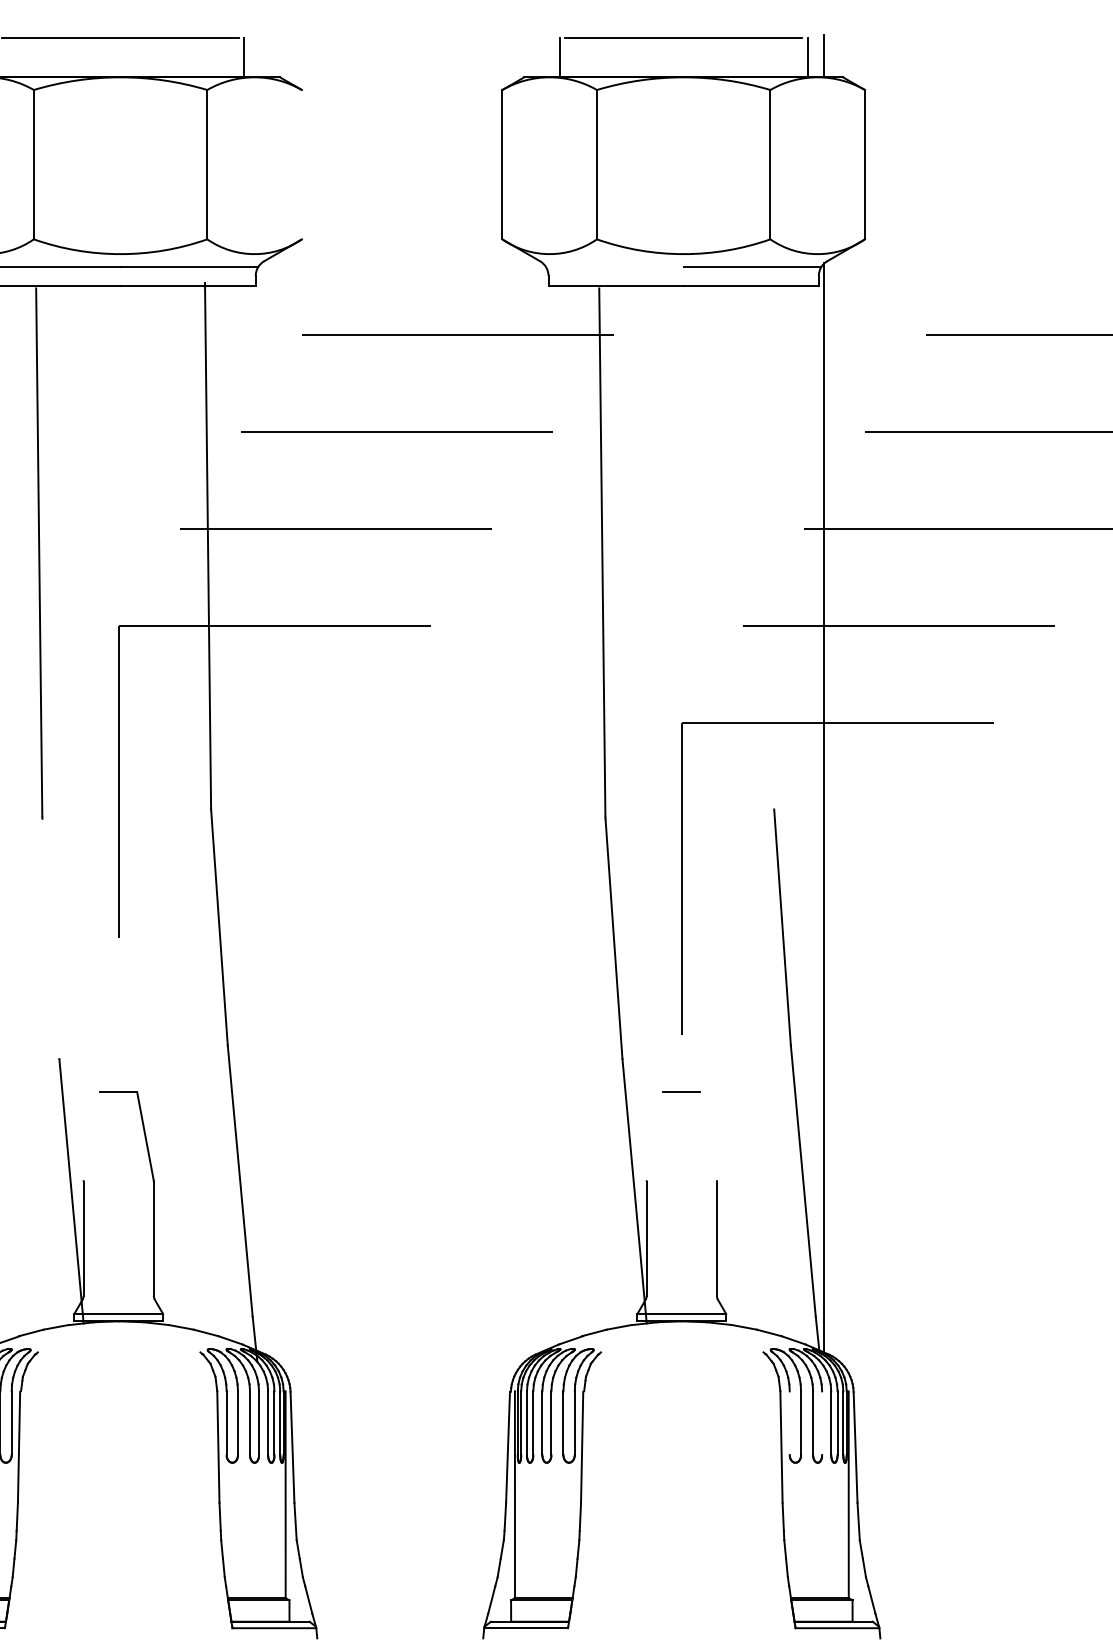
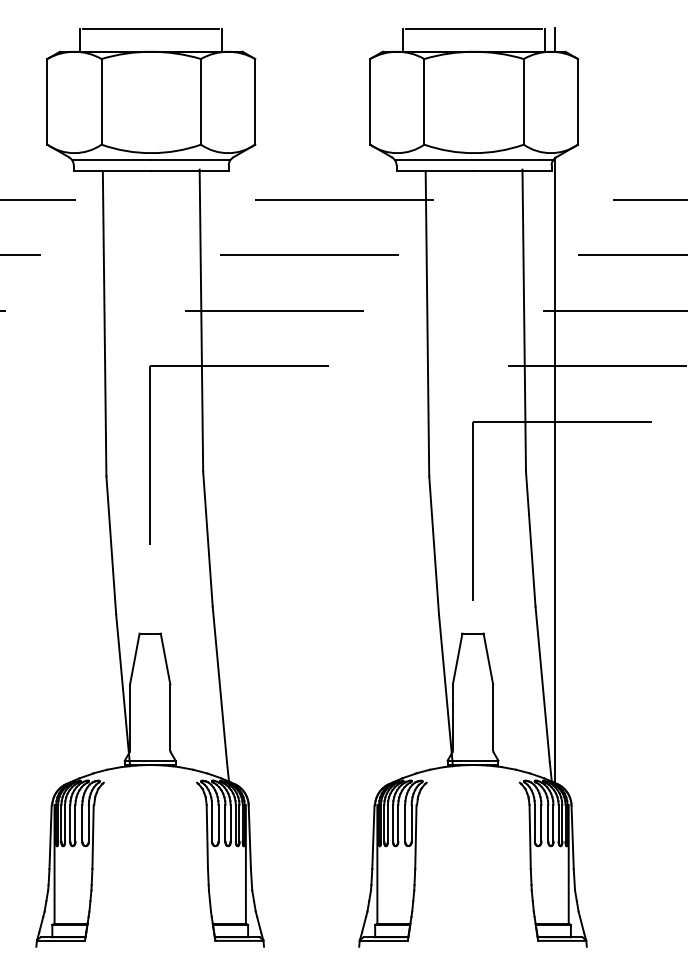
line: (302, 164) -> (255, 101), added
line: (614, 266) -> (434, 160), added
line: (769, 546) -> (523, 320), added
line: (51, 938) -> (111, 545), added
line: (91, 1135) -> (134, 658), added
line: (654, 1135) -> (457, 658), added
line: (708, 1135) -> (488, 658), added
line: (789, 1423) -> (534, 823), added
line: (822, 1423) -> (553, 823), added

